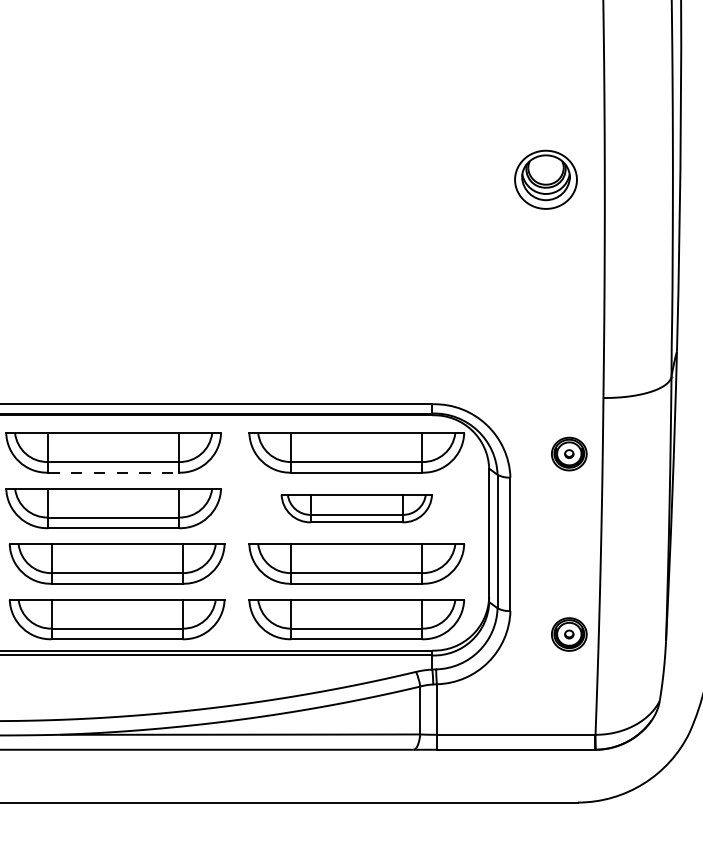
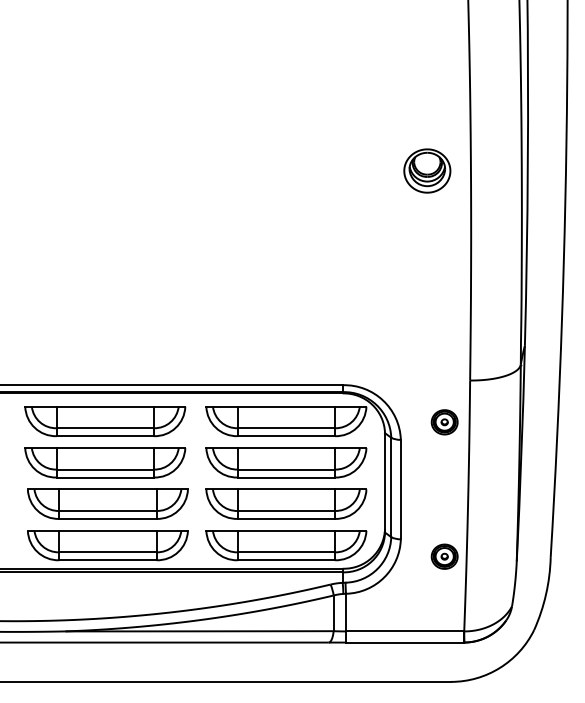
part: (546, 179) -> (427, 170), moved
line: (113, 473) -> (105, 436), dashed -> solid
part: (356, 508) -> (286, 462), size x1.43

